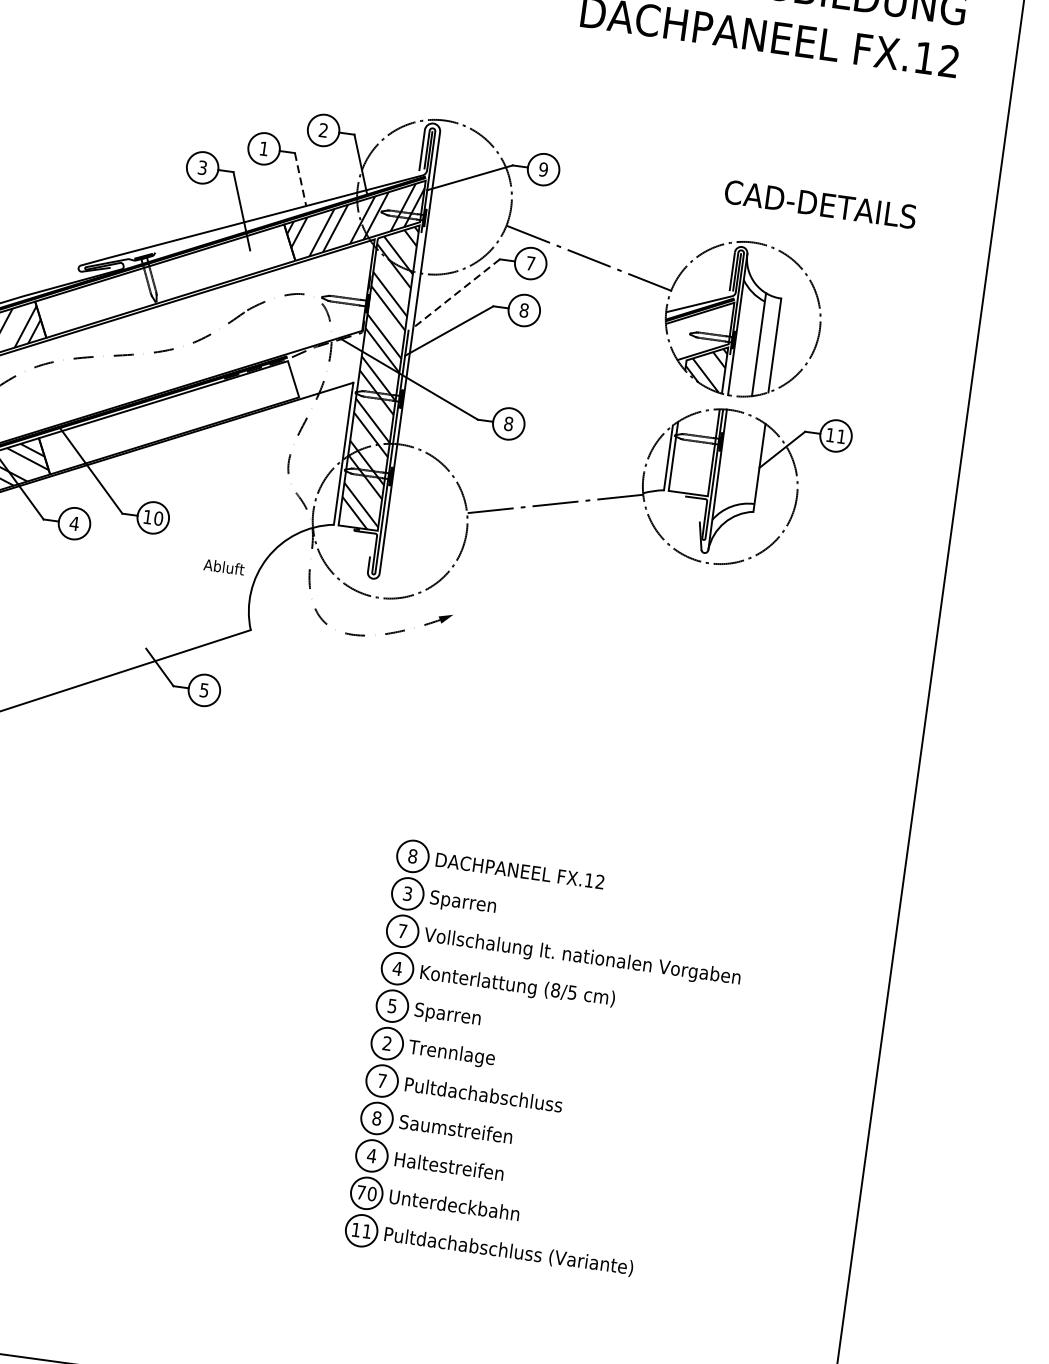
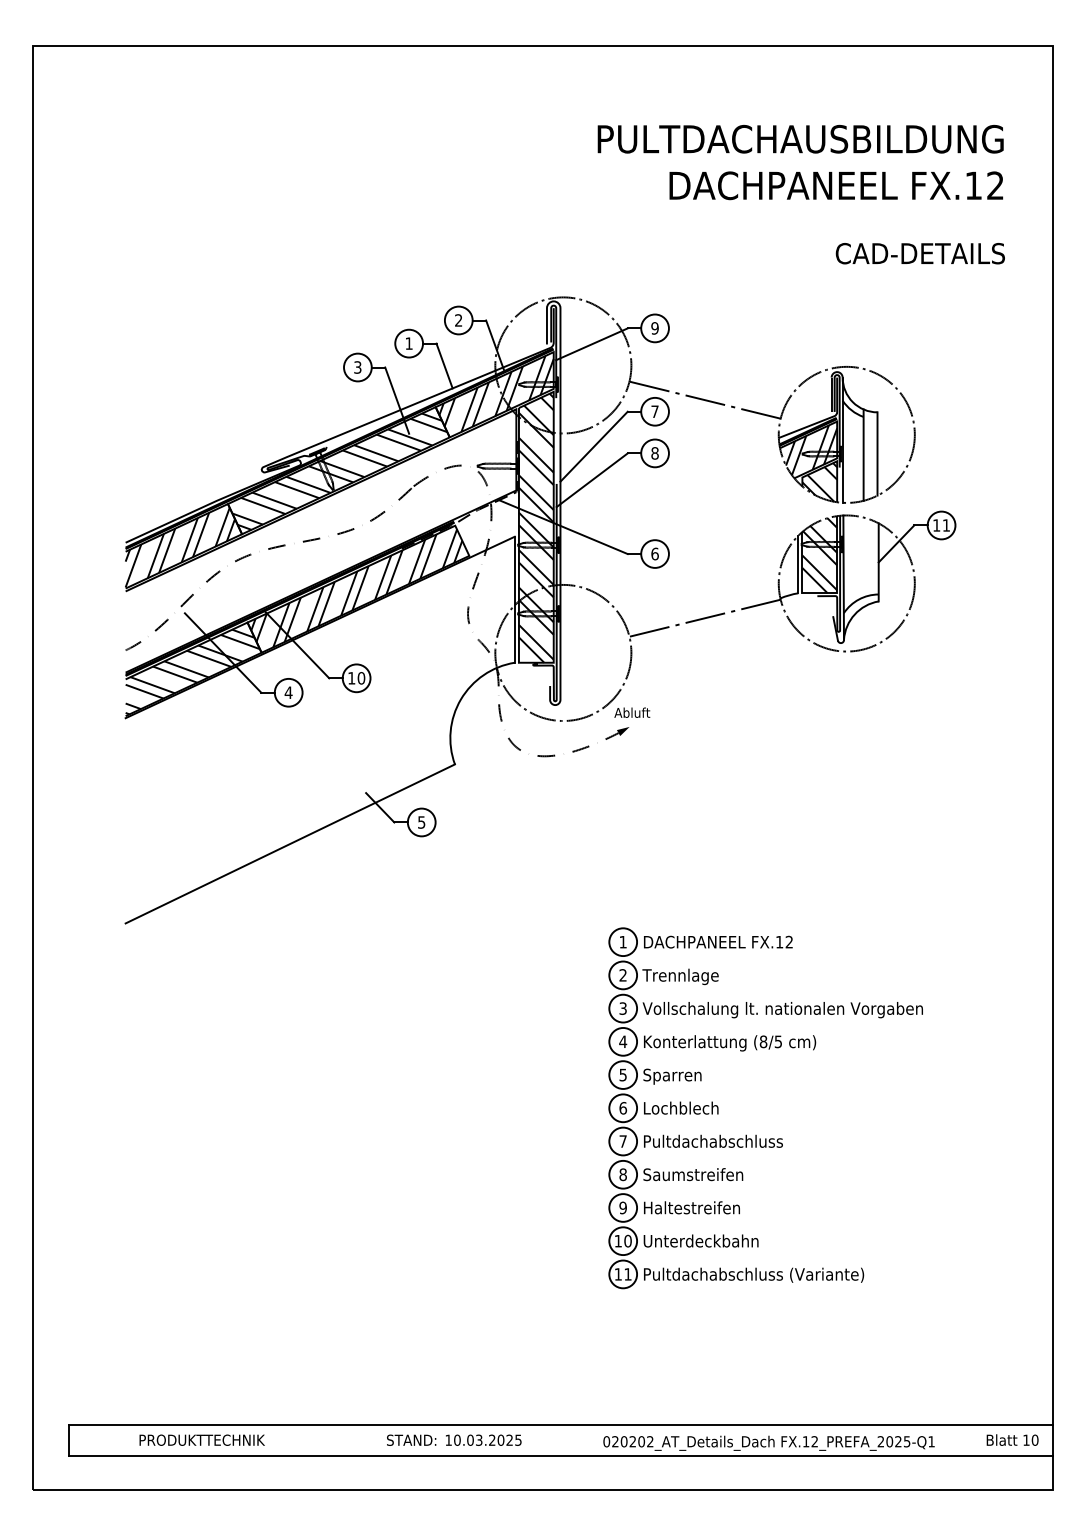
line: (300, 180) -> (444, 366), dashed -> solid
text: (819, 204) -> (919, 253), moved
hatch: (165, 282) -> (339, 471), added
line: (457, 293) -> (594, 446), dashed -> solid
hatch: (701, 331) -> (811, 450), added
hatch: (166, 416) -> (356, 588), added
text: (508, 423) -> (654, 553), 8 -> 6
hatch: (693, 450) -> (819, 555), added
text: (224, 566) -> (632, 712), moved
text: (412, 855) -> (622, 941), 8 -> 1
text: (406, 893) -> (622, 975), 3 -> 2
text: (472, 903) -> (680, 976), Sparren -> Trennlage
text: (401, 931) -> (622, 1008), 7 -> 3
text: (387, 1043) -> (623, 1108), 2 -> 6
text: (451, 1053) -> (680, 1109), Trennlage -> Lochblech
text: (372, 1155) -> (623, 1207), 4 -> 9
text: (360, 1192) -> (617, 1241), 70 -> 10

